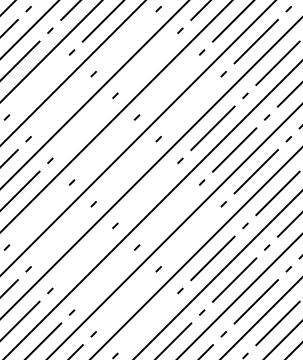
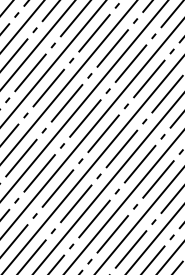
line: (125, 41) -> (93, 33), added
line: (147, 63) -> (112, 48), added
line: (39, 84) -> (30, 72), added
line: (169, 84) -> (130, 63), added
line: (60, 106) -> (48, 88), added
line: (190, 106) -> (148, 78), added
line: (82, 128) -> (66, 103), added
line: (104, 149) -> (85, 118), added
line: (125, 171) -> (103, 133), added
line: (147, 193) -> (121, 149), added
line: (39, 214) -> (39, 172), added
line: (169, 214) -> (140, 163), added
line: (60, 236) -> (57, 188), added
line: (190, 236) -> (157, 179), added
line: (82, 258) -> (75, 203), added
line: (104, 279) -> (94, 218), added
line: (125, 301) -> (112, 234), added
line: (147, 323) -> (130, 249), added

